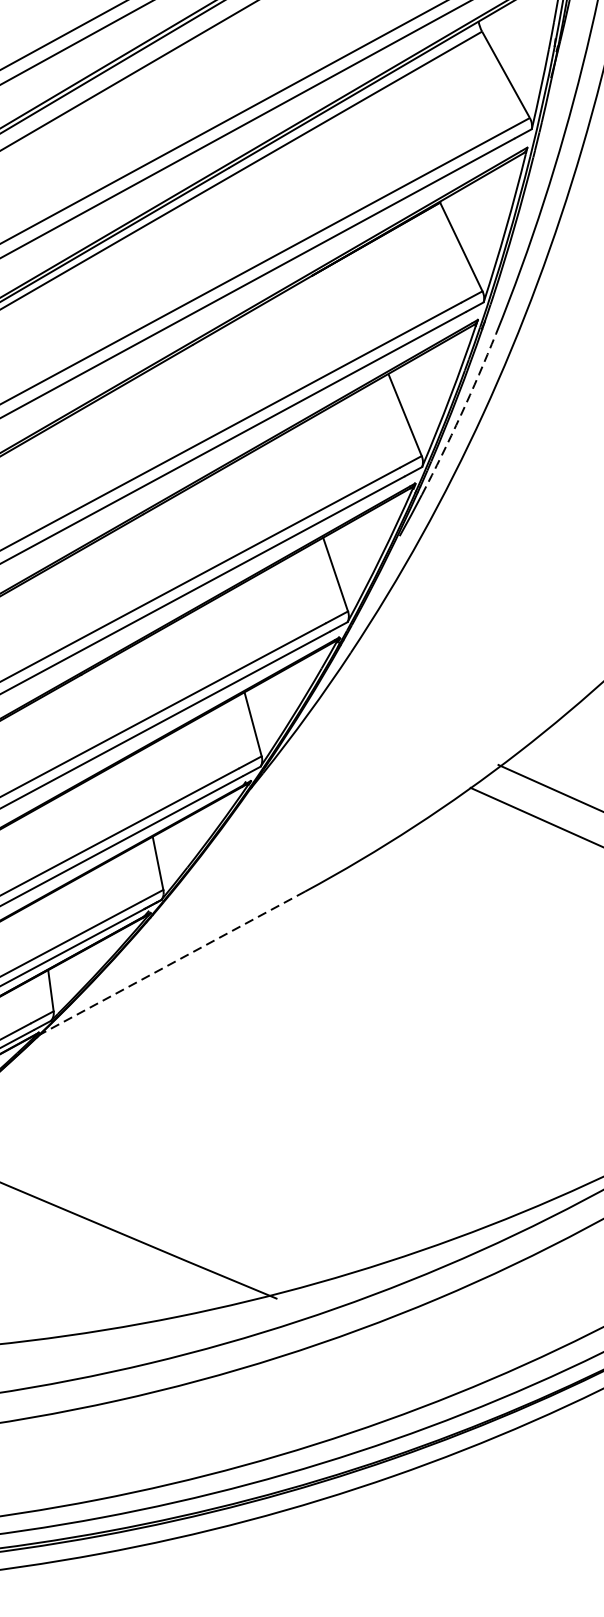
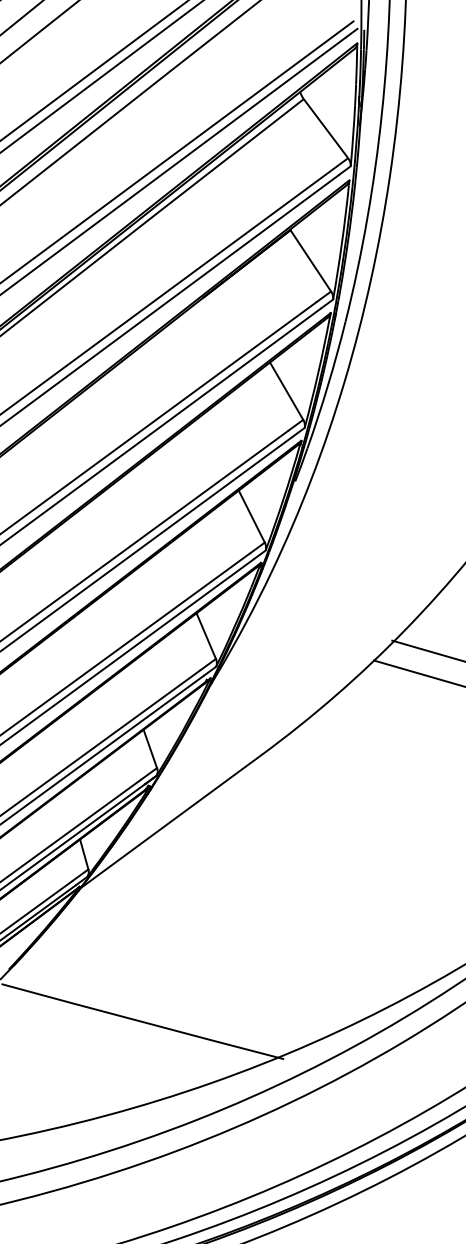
arc: (461, 415) -> (328, 385), dashed -> solid
line: (171, 963) -> (170, 821), dashed -> solid

